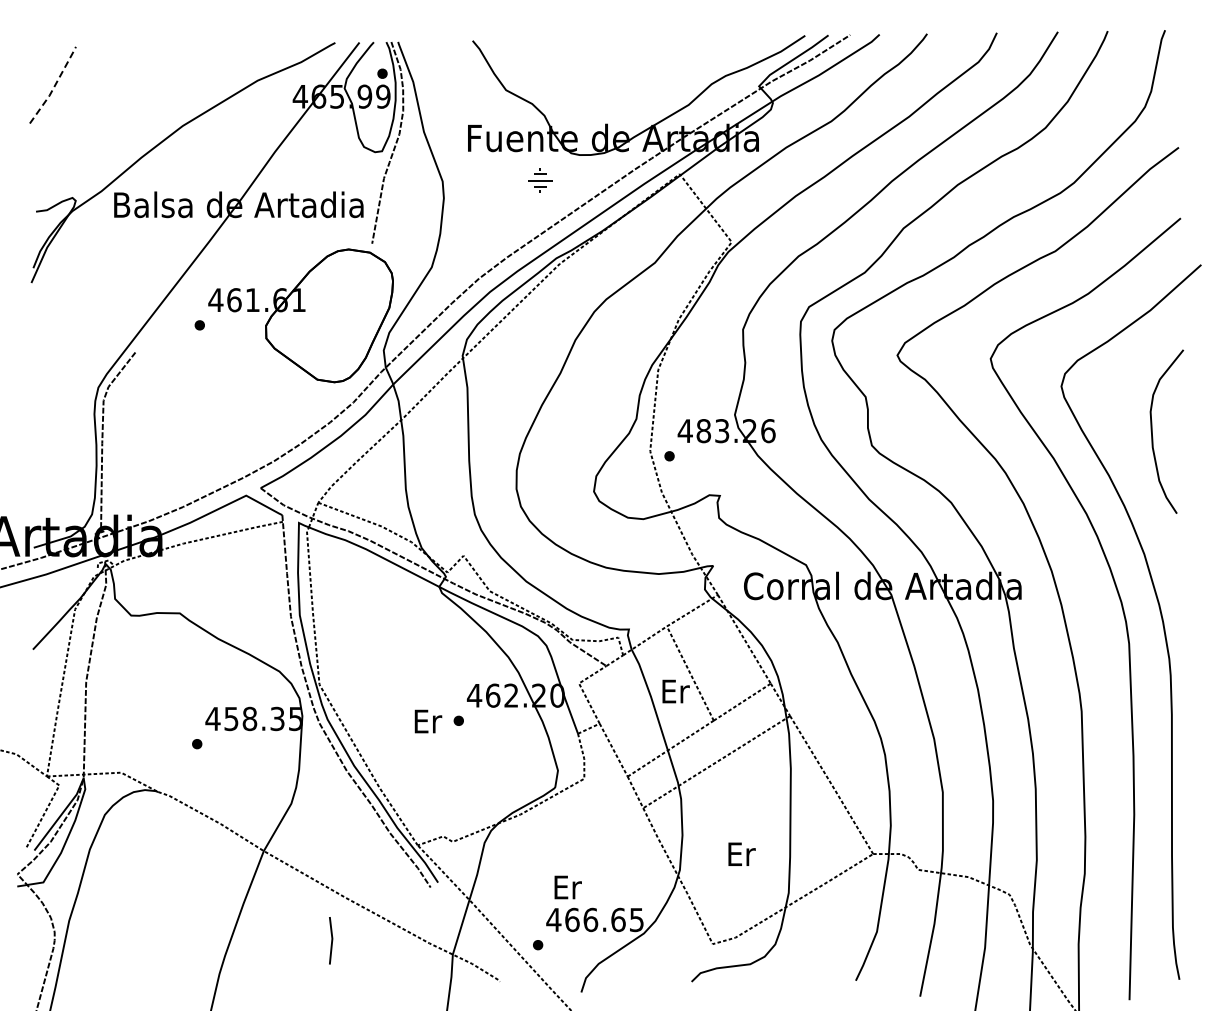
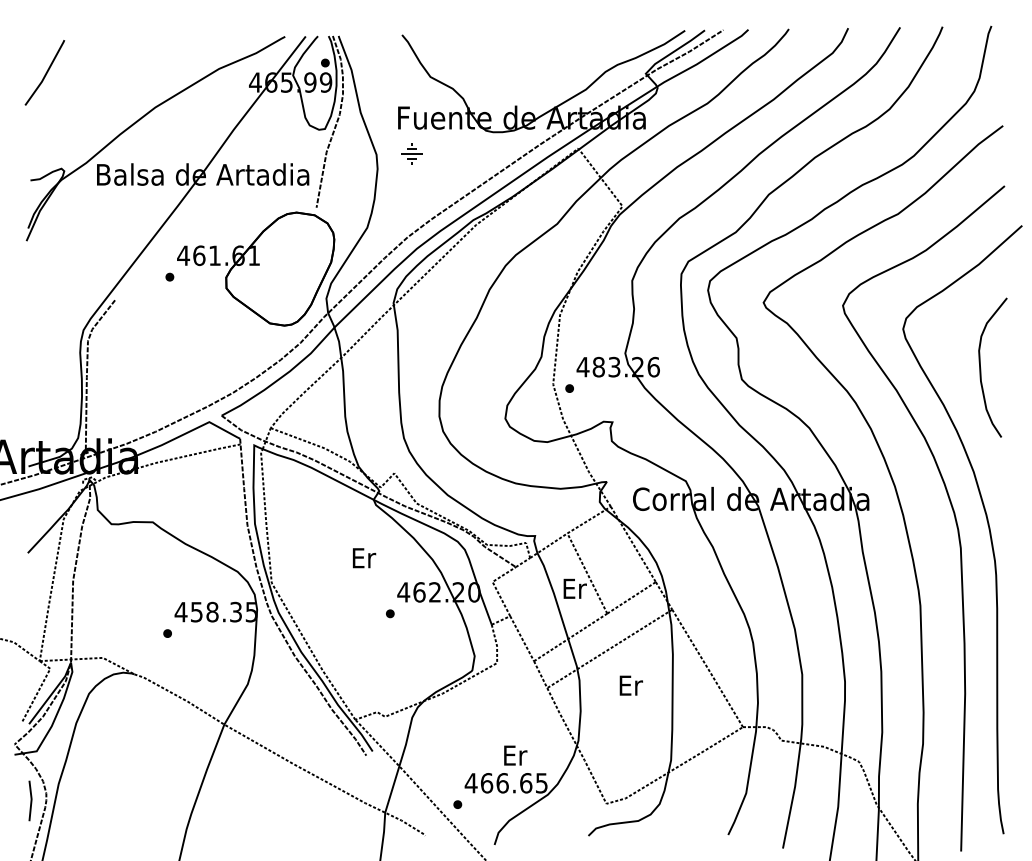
line: (55, 85) -> (47, 73), dashed -> solid
part: (540, 180) -> (412, 153), moved
text: (428, 721) -> (364, 558), moved
text: (741, 853) -> (630, 684), moved
text: (567, 887) -> (515, 755), moved
line: (331, 940) -> (30, 800), moved

